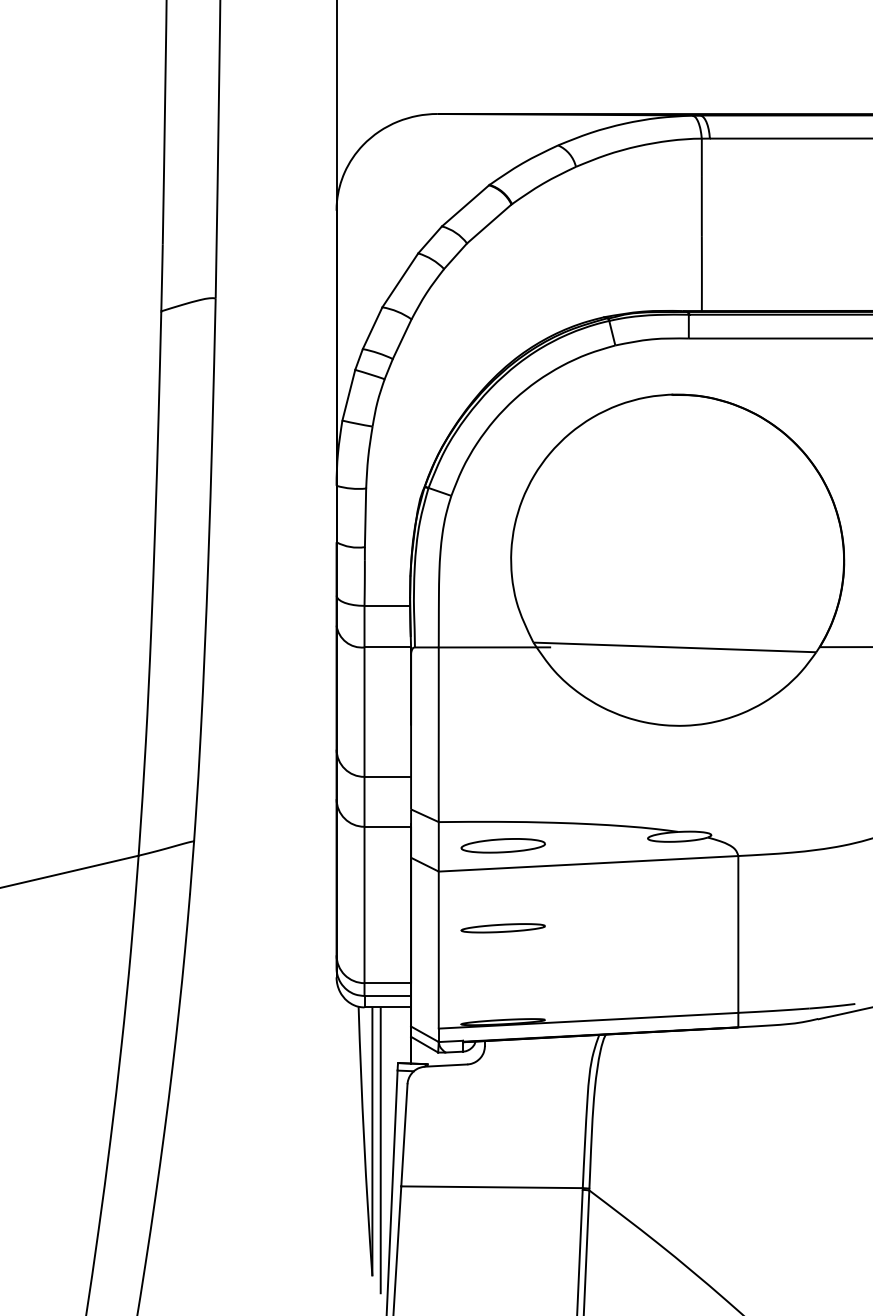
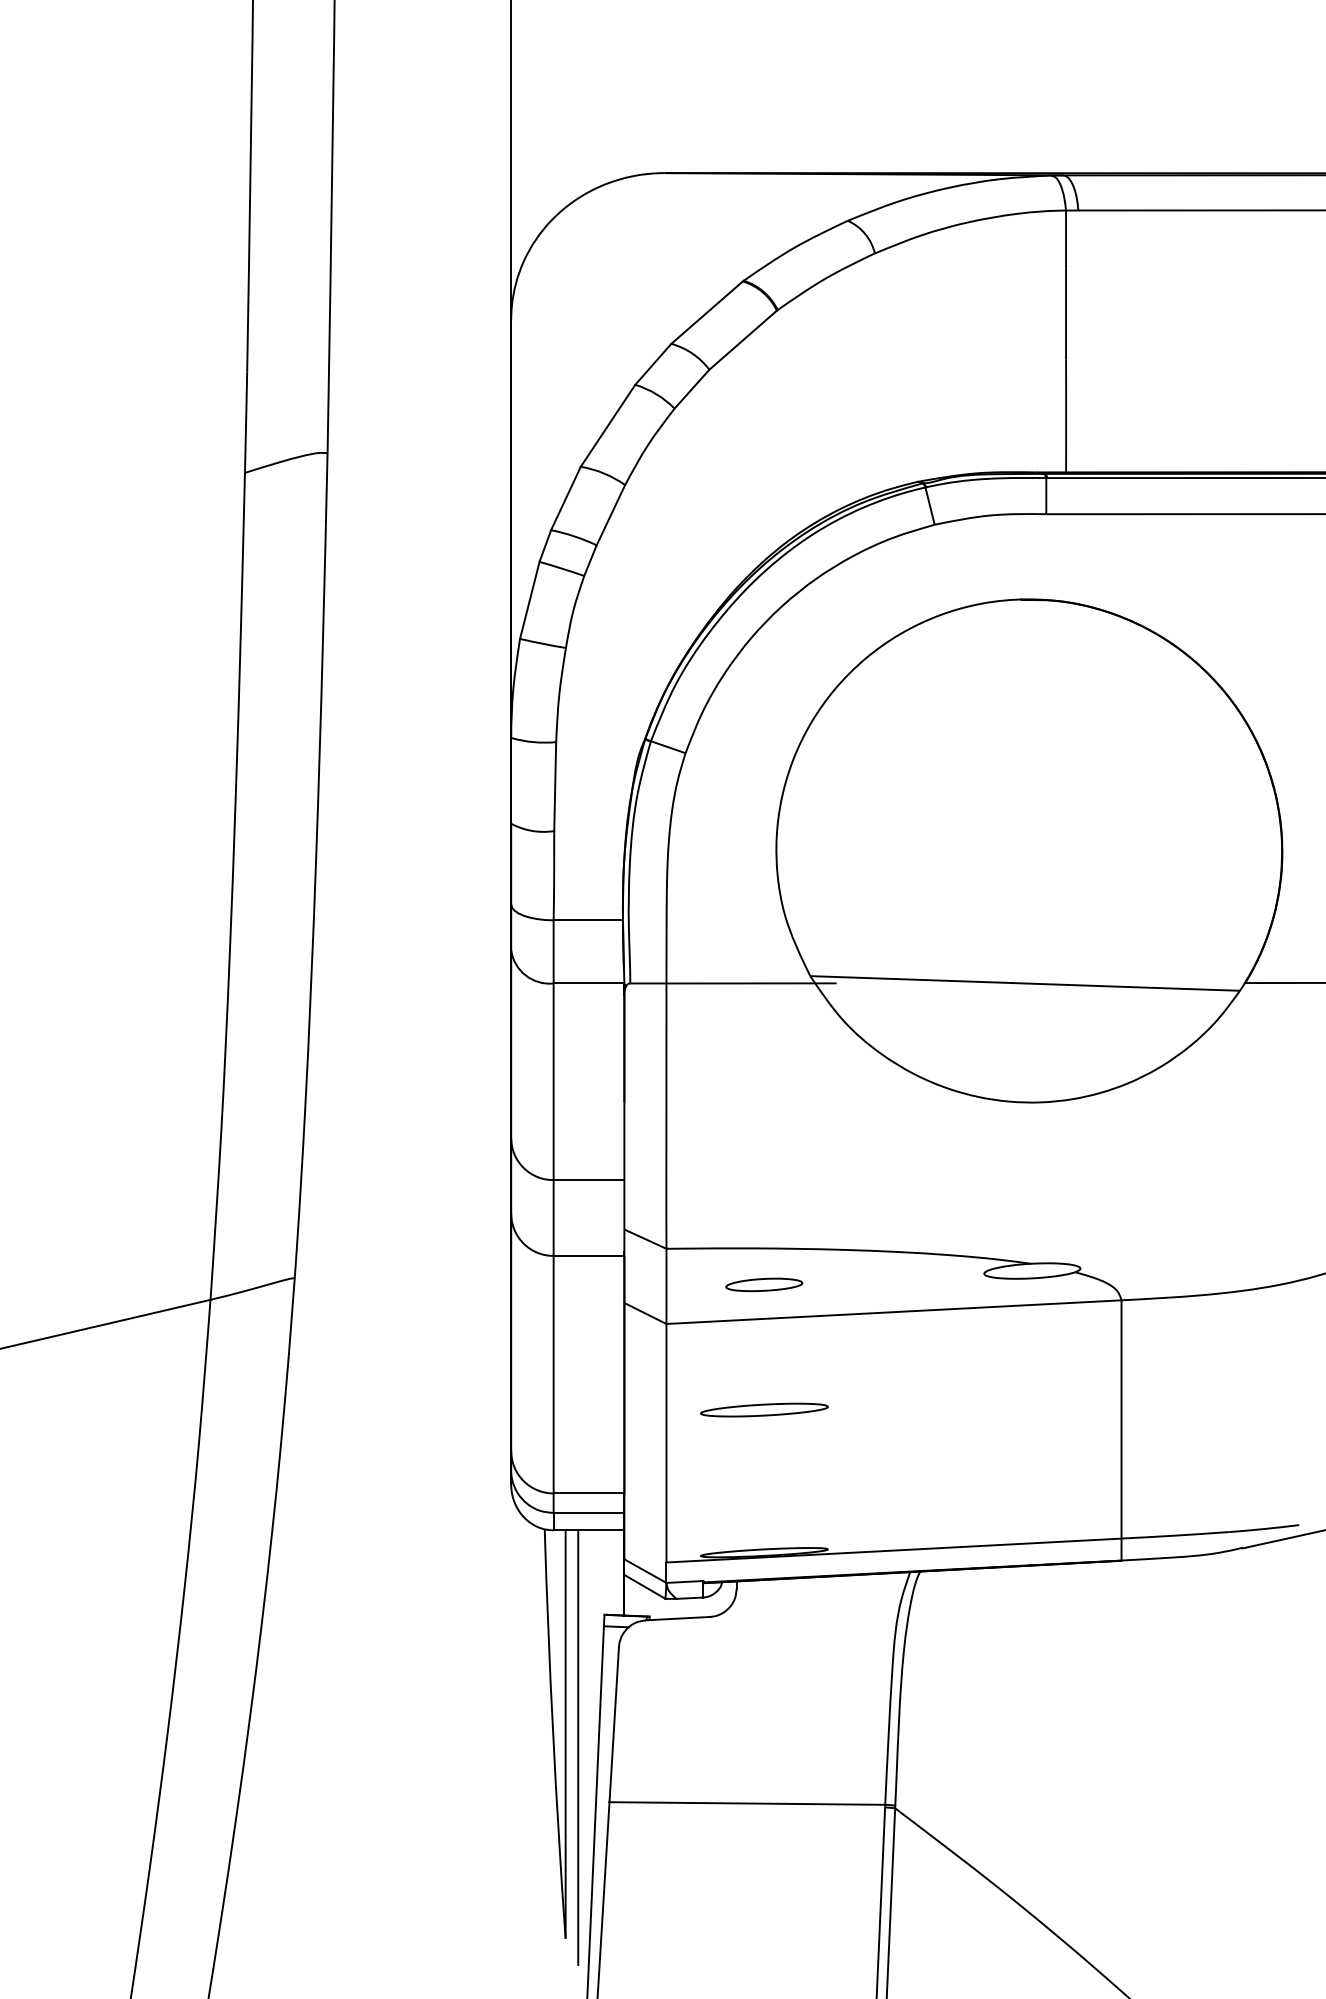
part: (502, 845) -> (763, 1284), size x0.6

